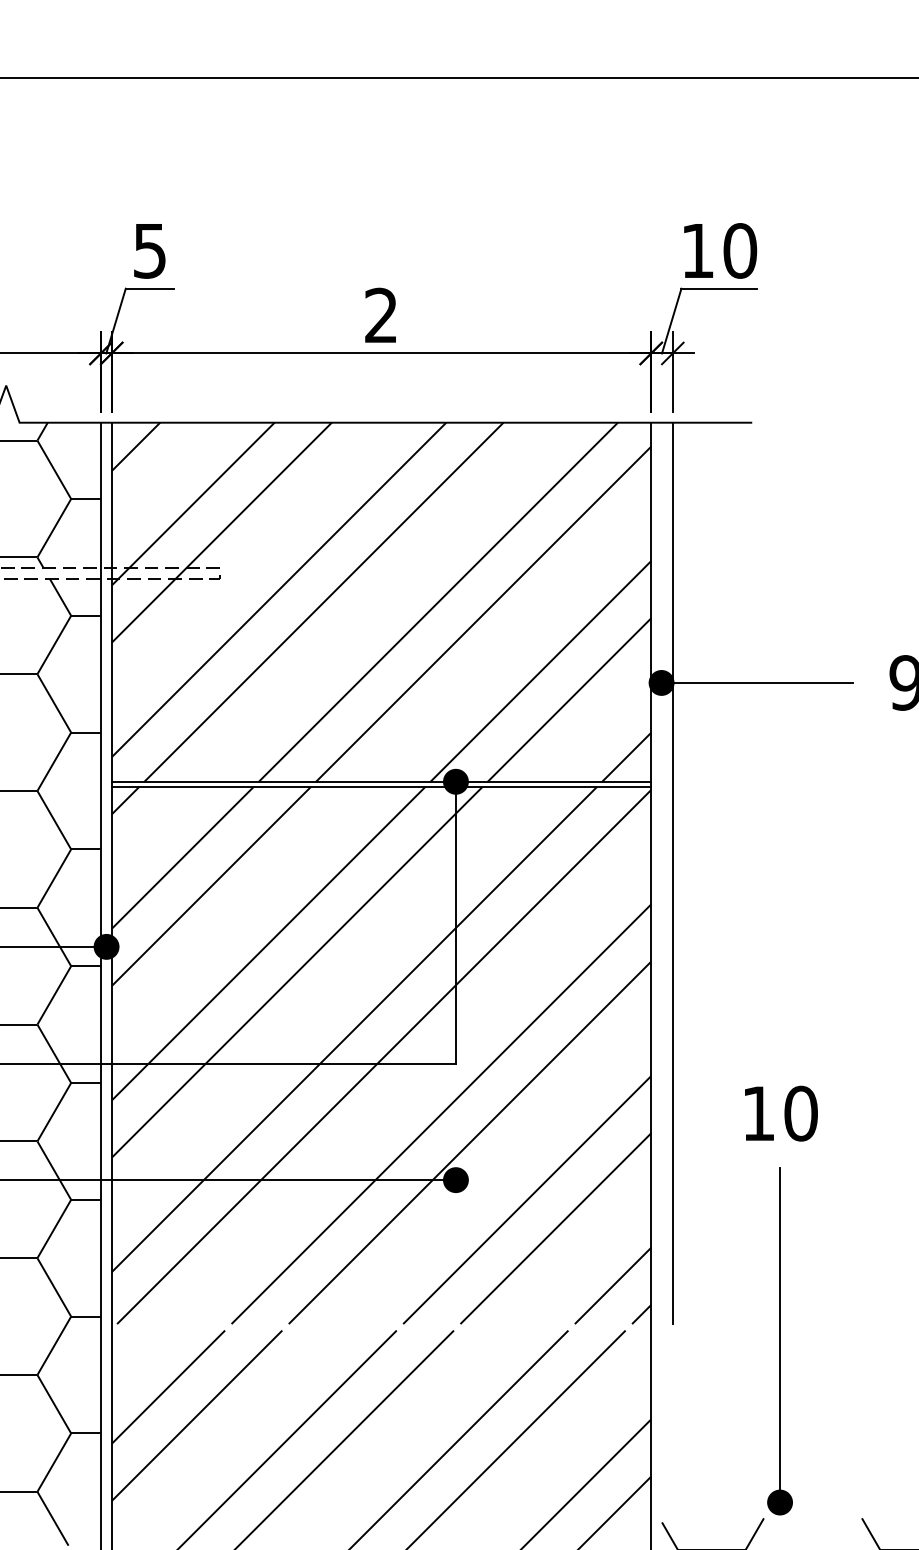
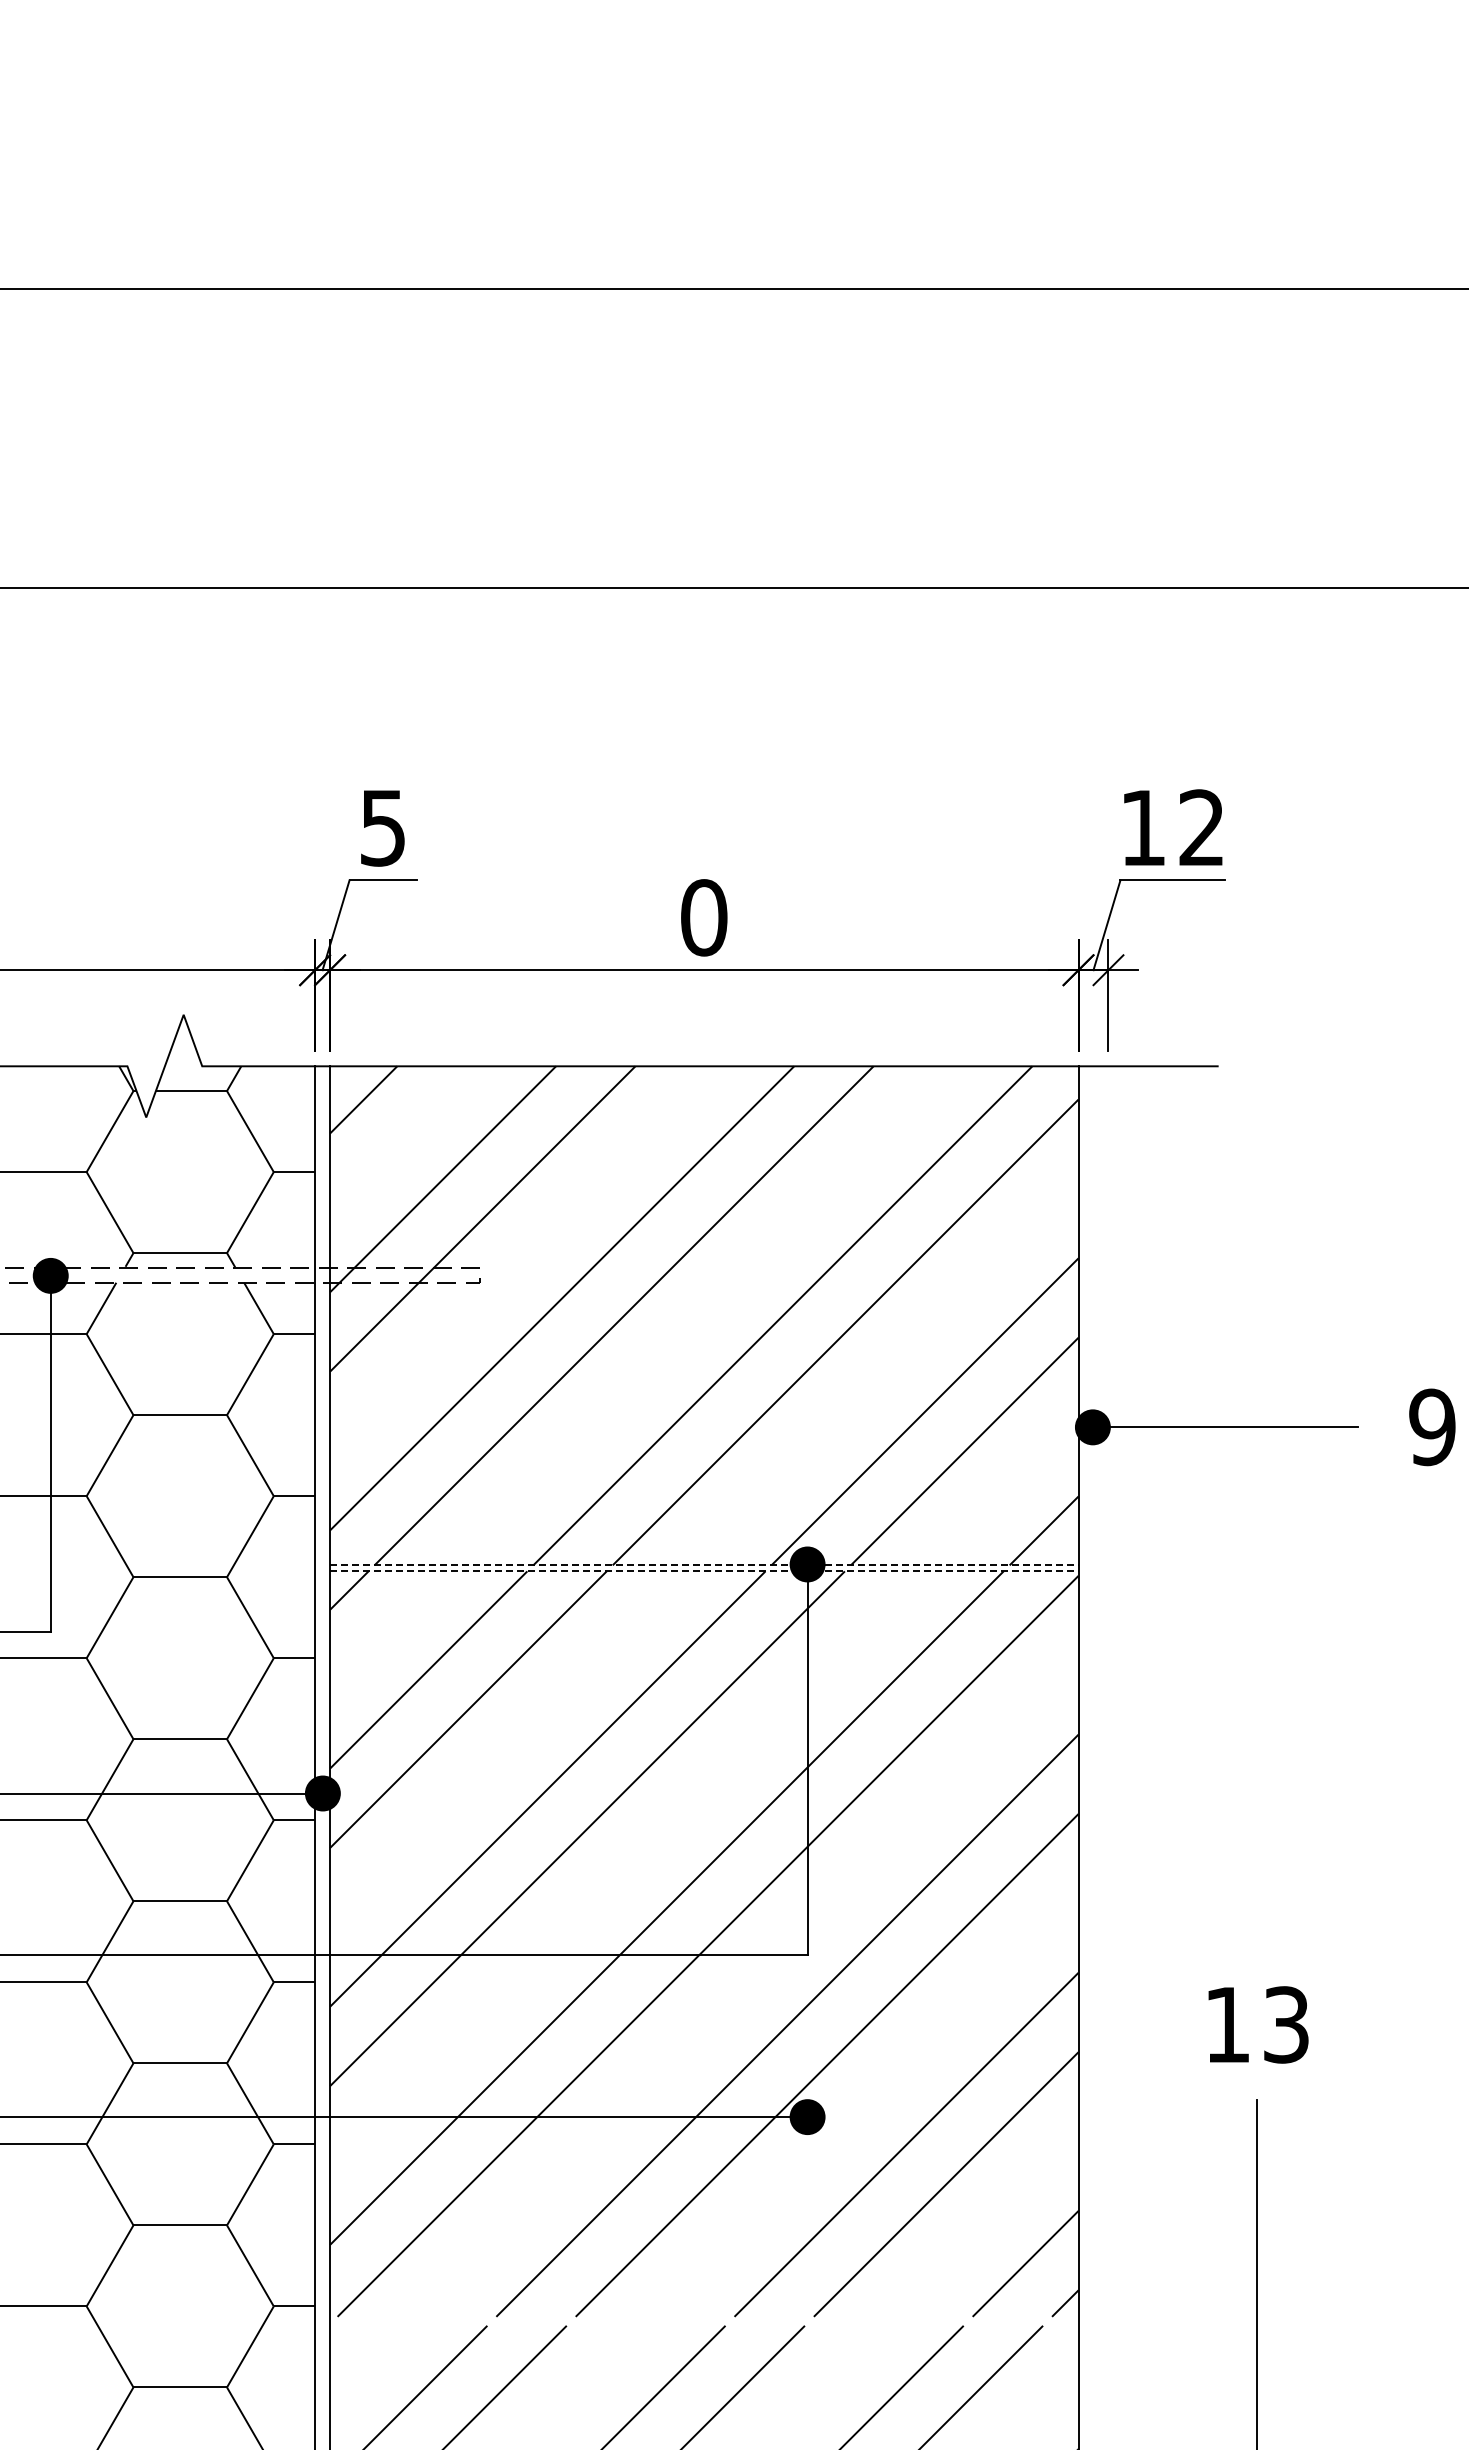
text: (740, 250) -> (1202, 827), 10 -> 12
text: (381, 315) -> (704, 917), 2 -> 0
line: (381, 782) -> (704, 1565), solid -> dashed
line: (381, 786) -> (704, 1571), solid -> dashed
line: (672, 873) -> (1108, 1691), removed
text: (801, 1113) -> (1286, 2024), 10 -> 13

